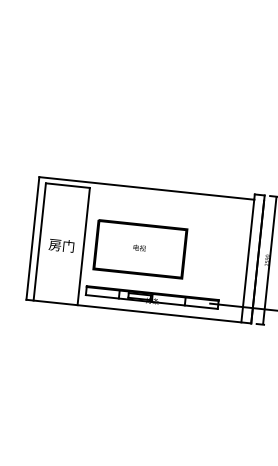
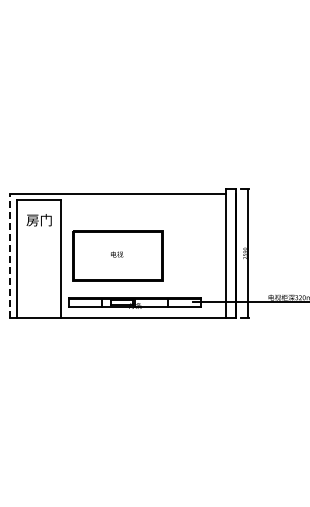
line: (32, 238) -> (9, 256), solid -> dashed
text: (60, 245) -> (38, 220), moved

